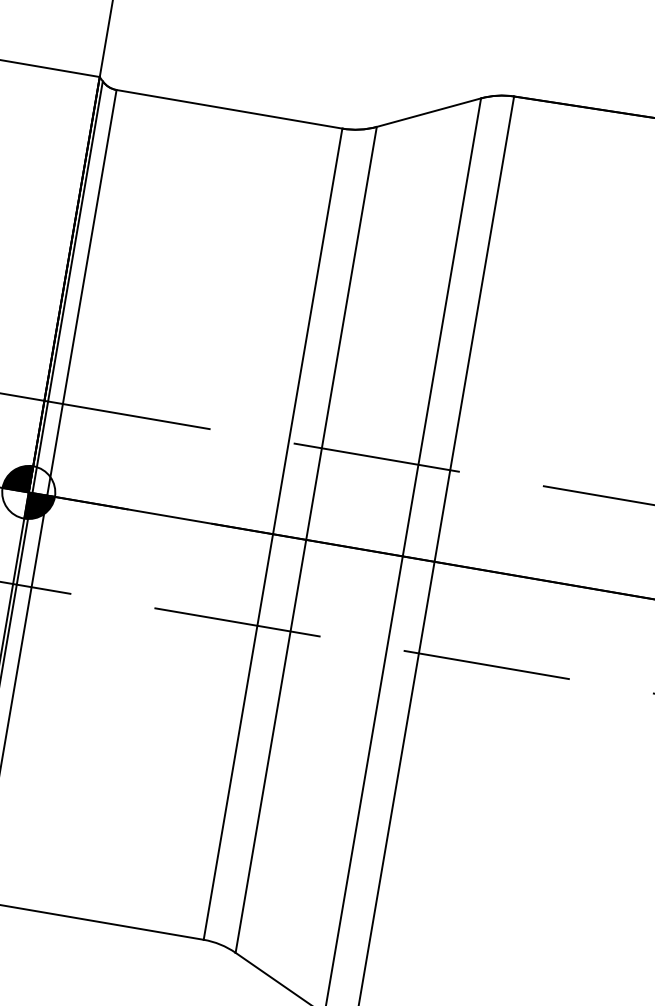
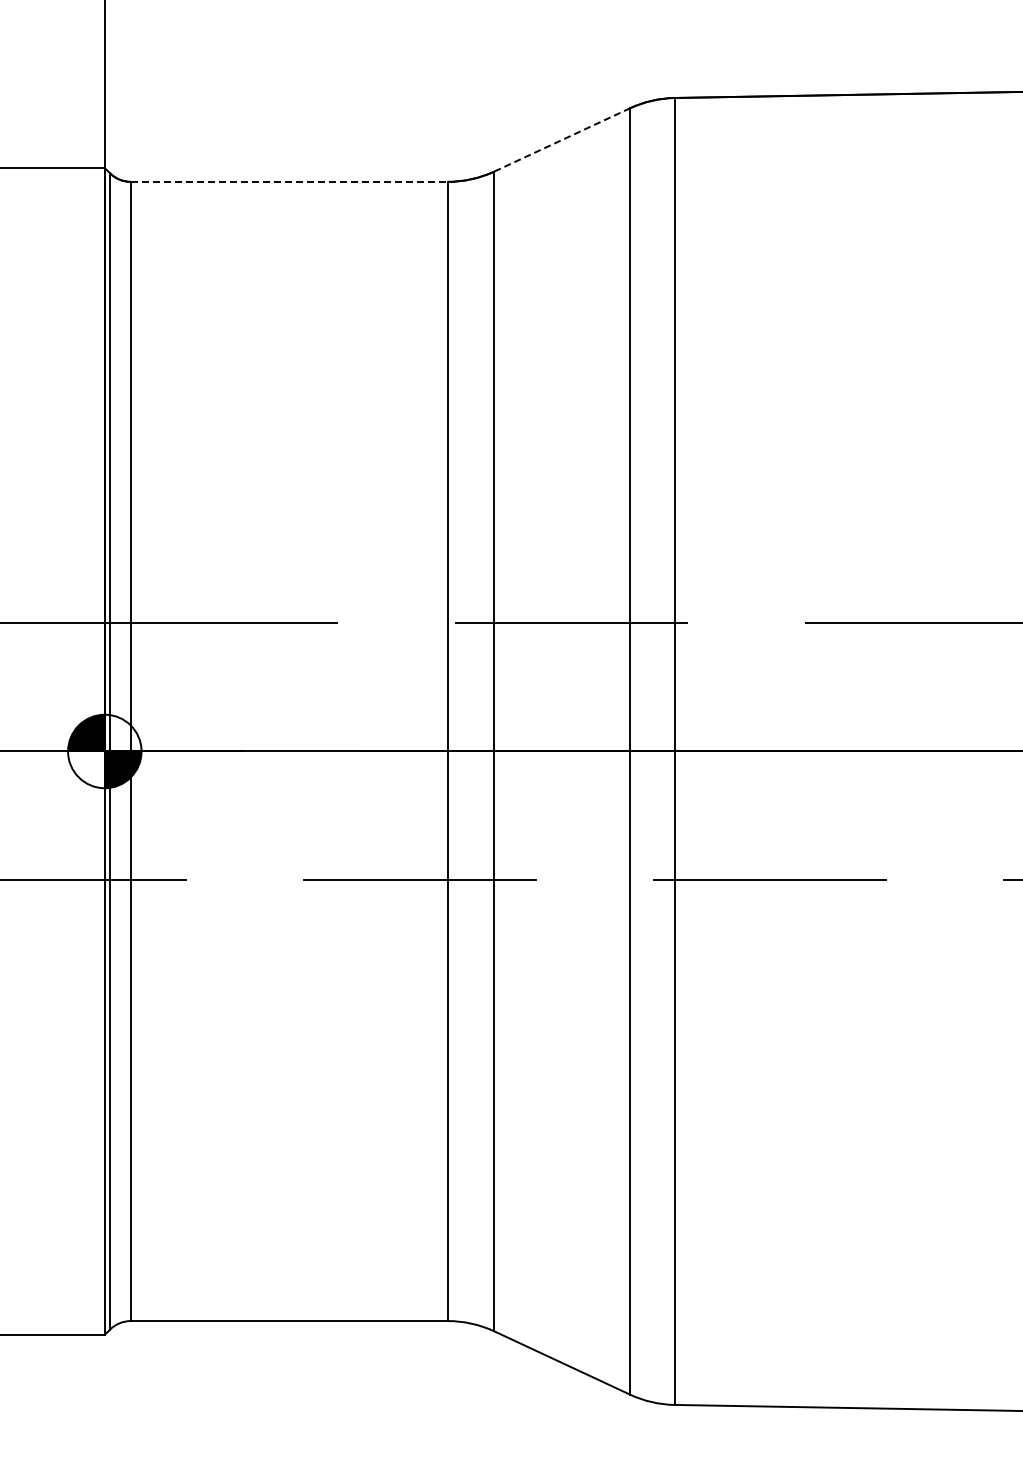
line: (229, 109) -> (289, 181), solid -> dashed
line: (429, 112) -> (562, 139), solid -> dashed

